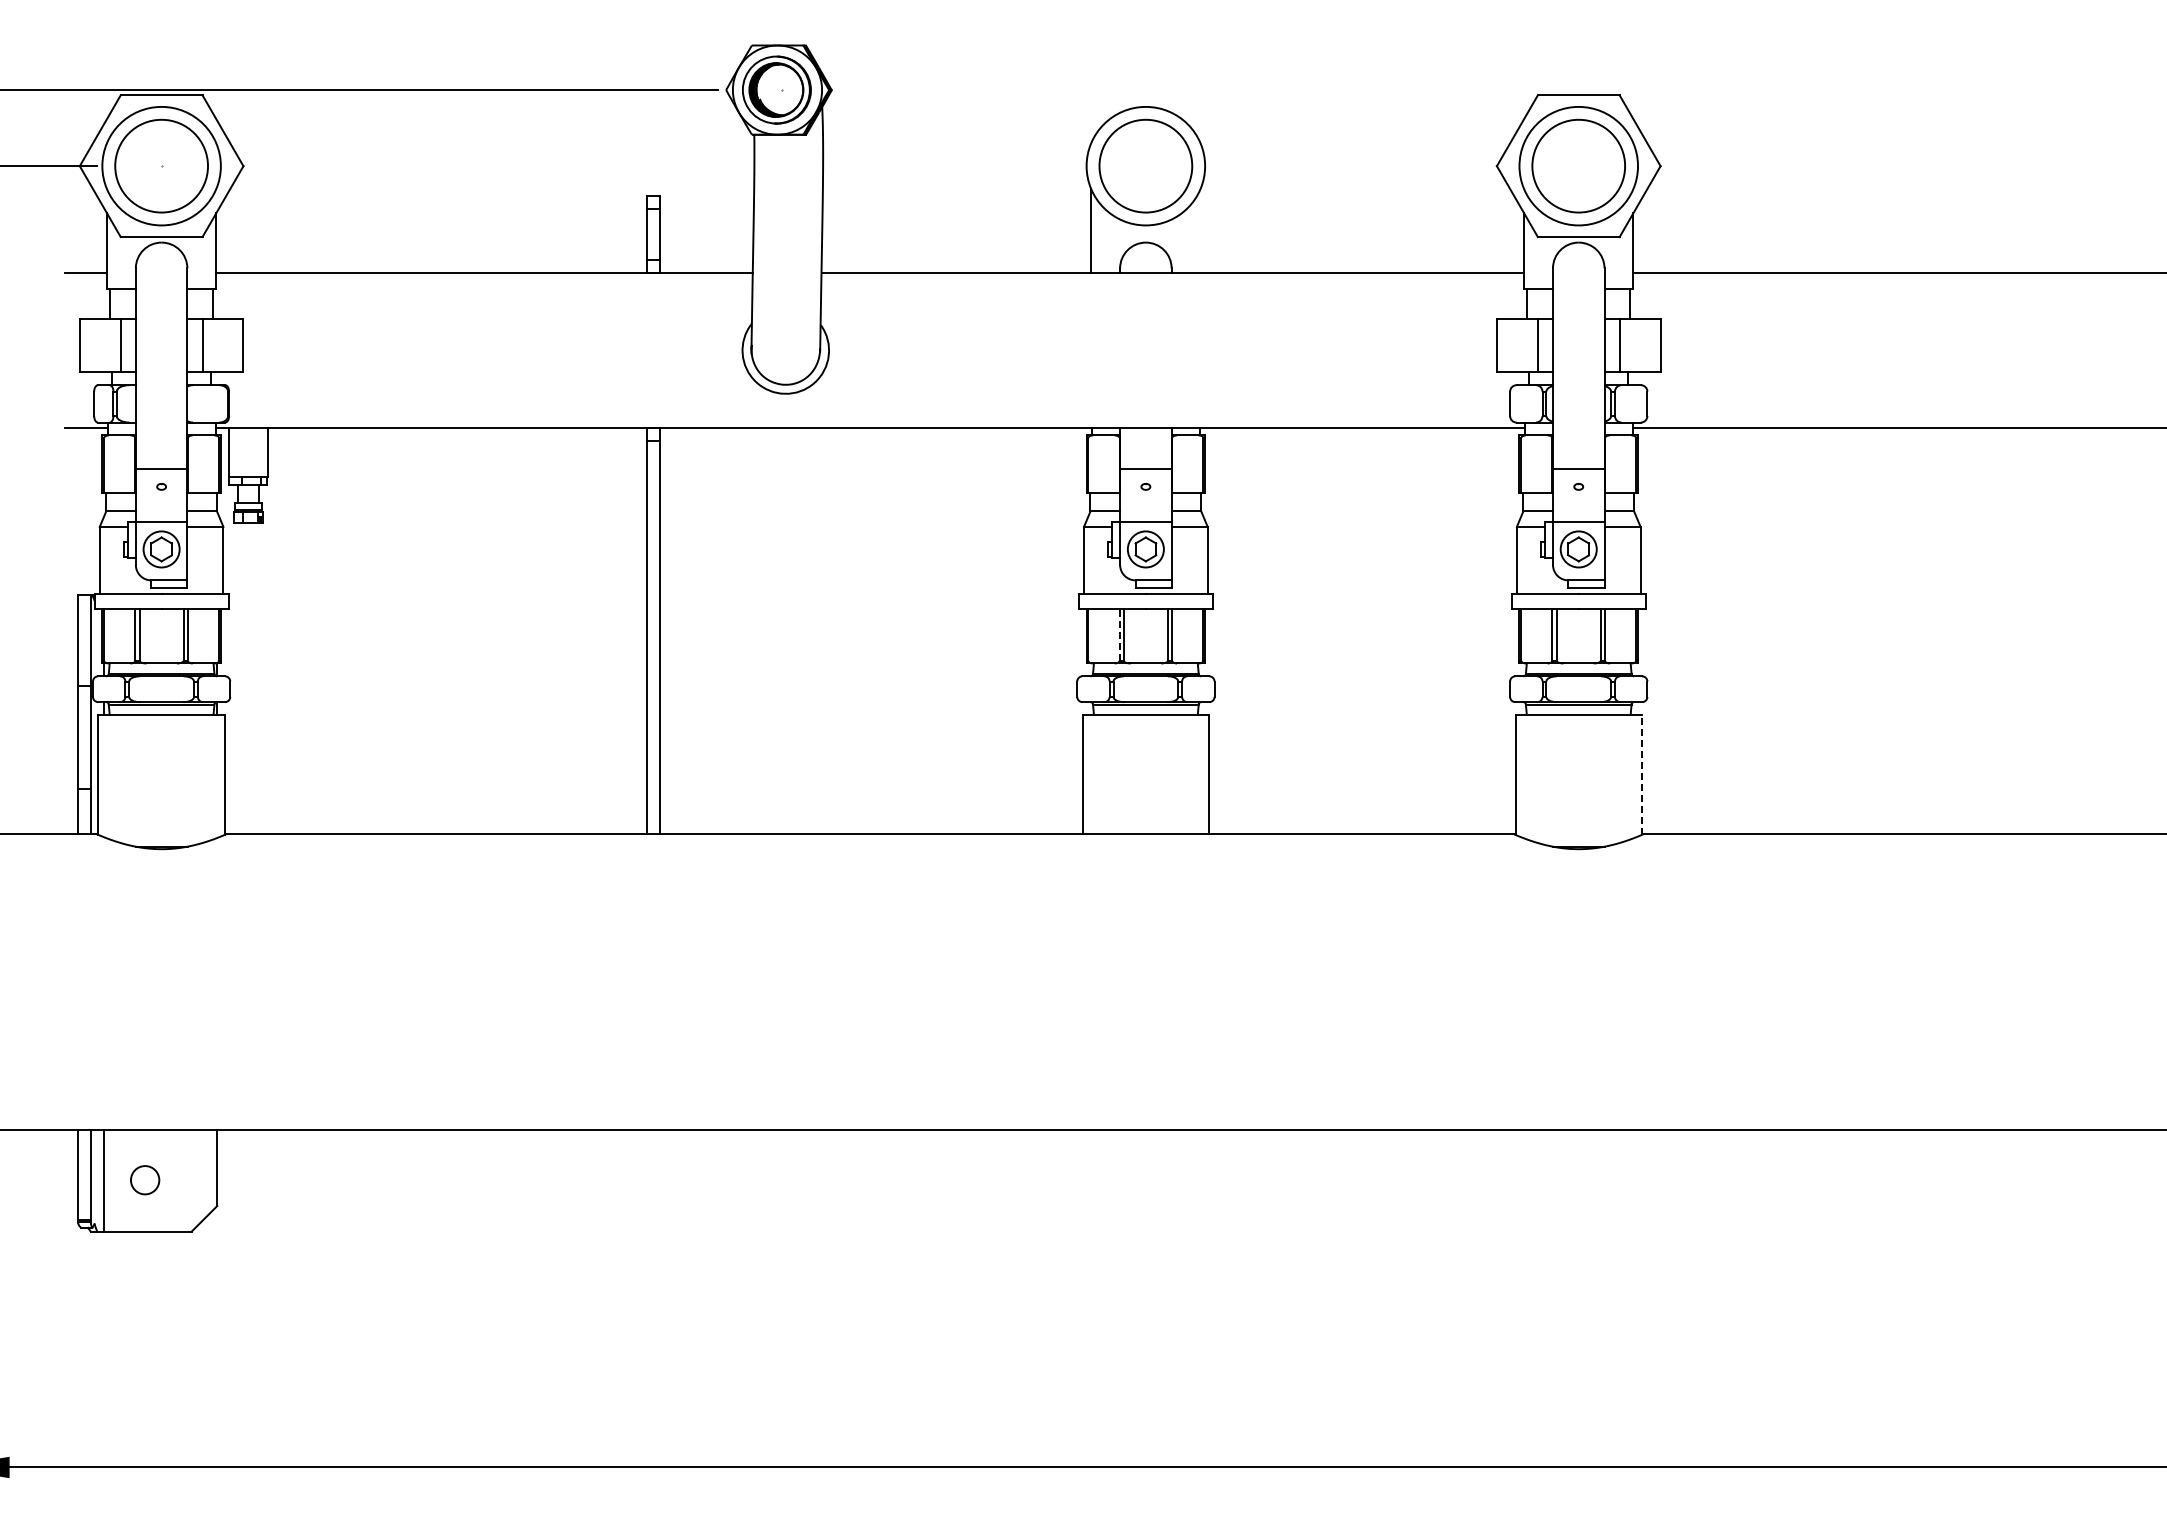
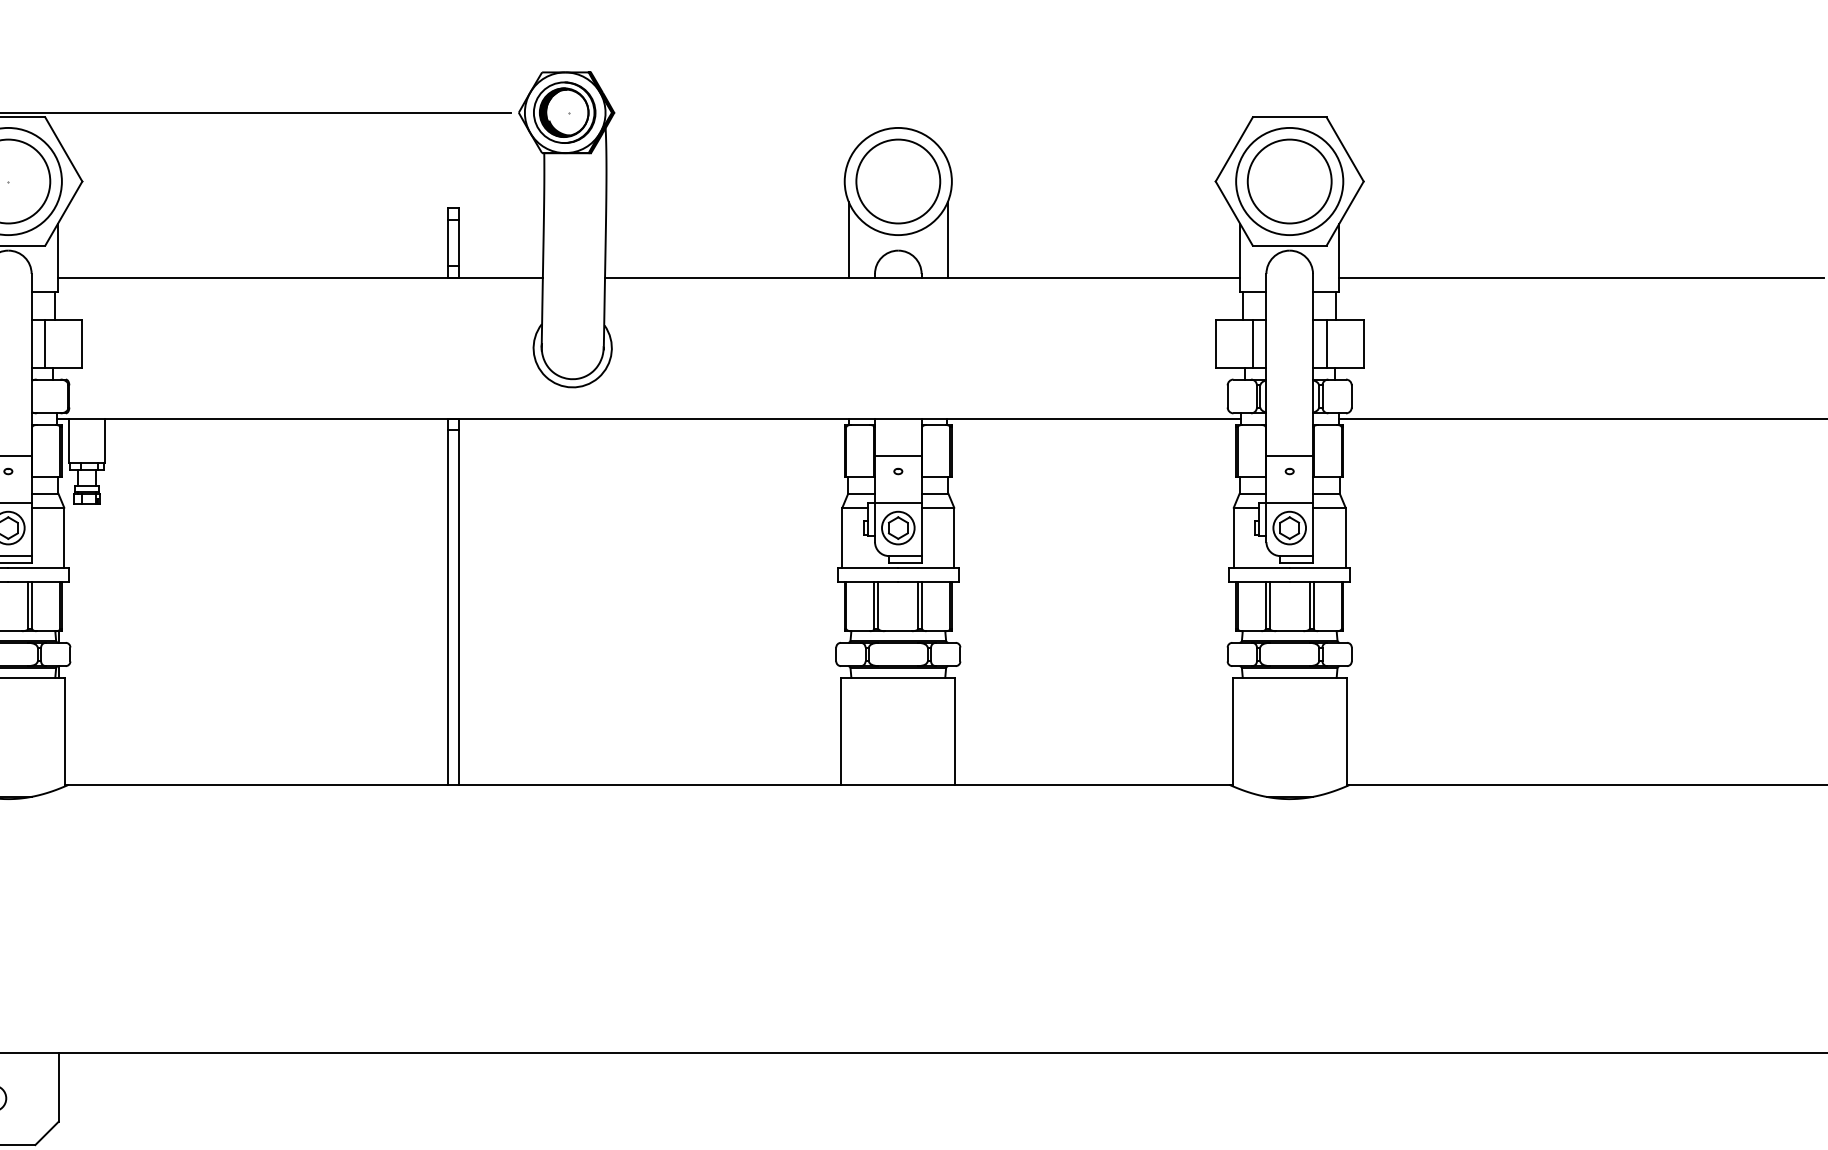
line: (1200, 230) -> (947, 239), added
line: (1119, 635) -> (874, 605), dashed -> solid
line: (1641, 774) -> (1346, 731), dashed -> solid

